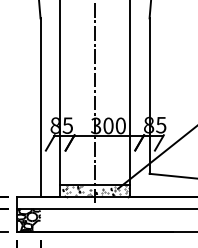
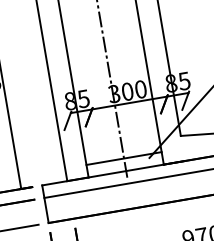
hatch: (95, 191) -> (125, 164), removed
hatch: (28, 219) -> (58, 207), removed

